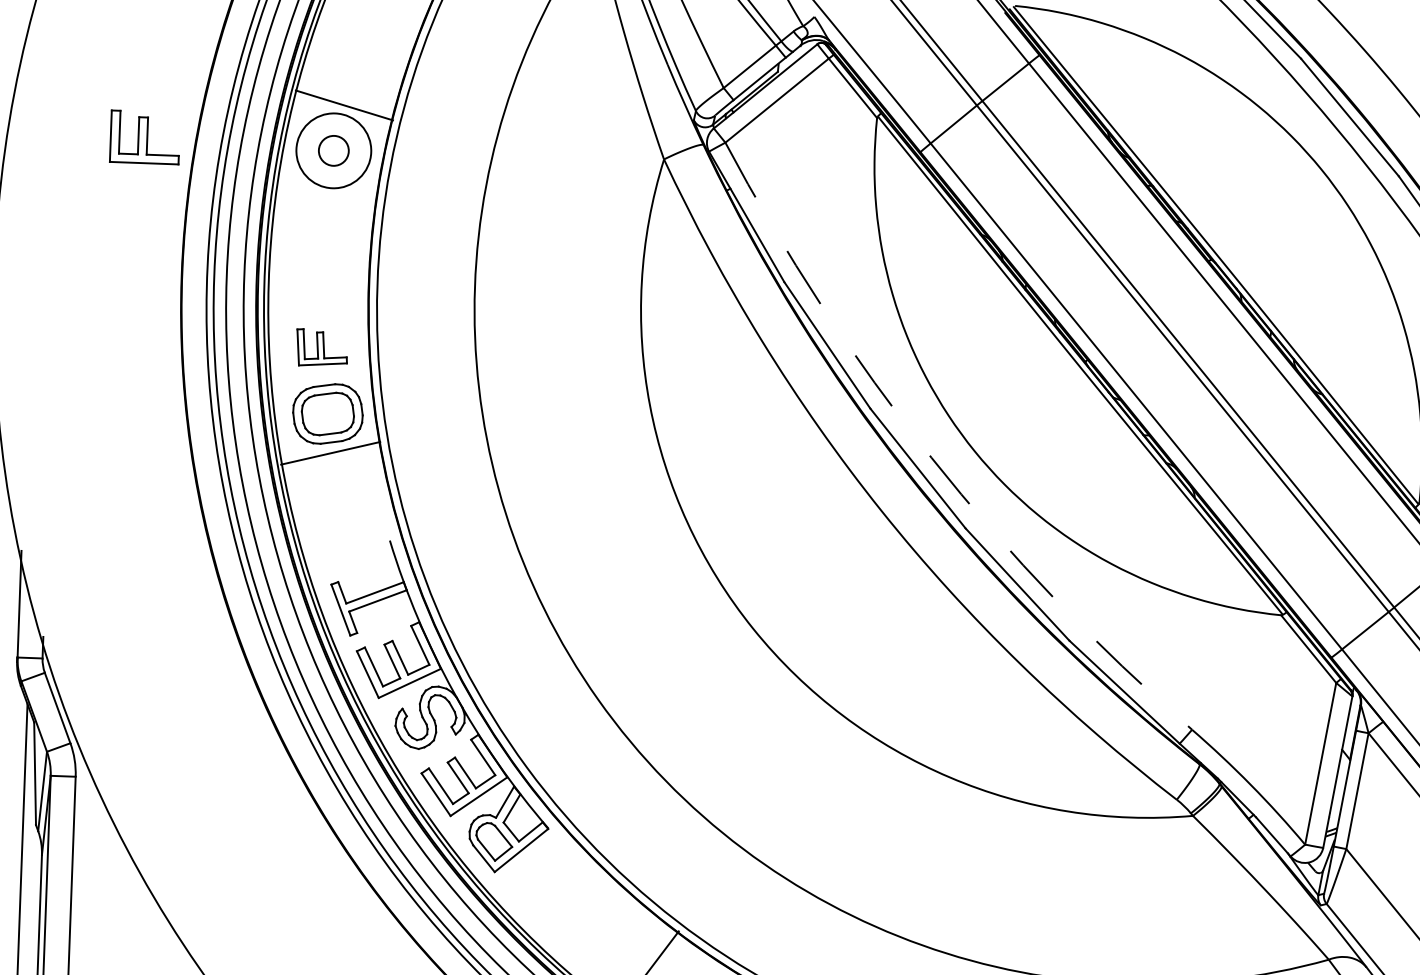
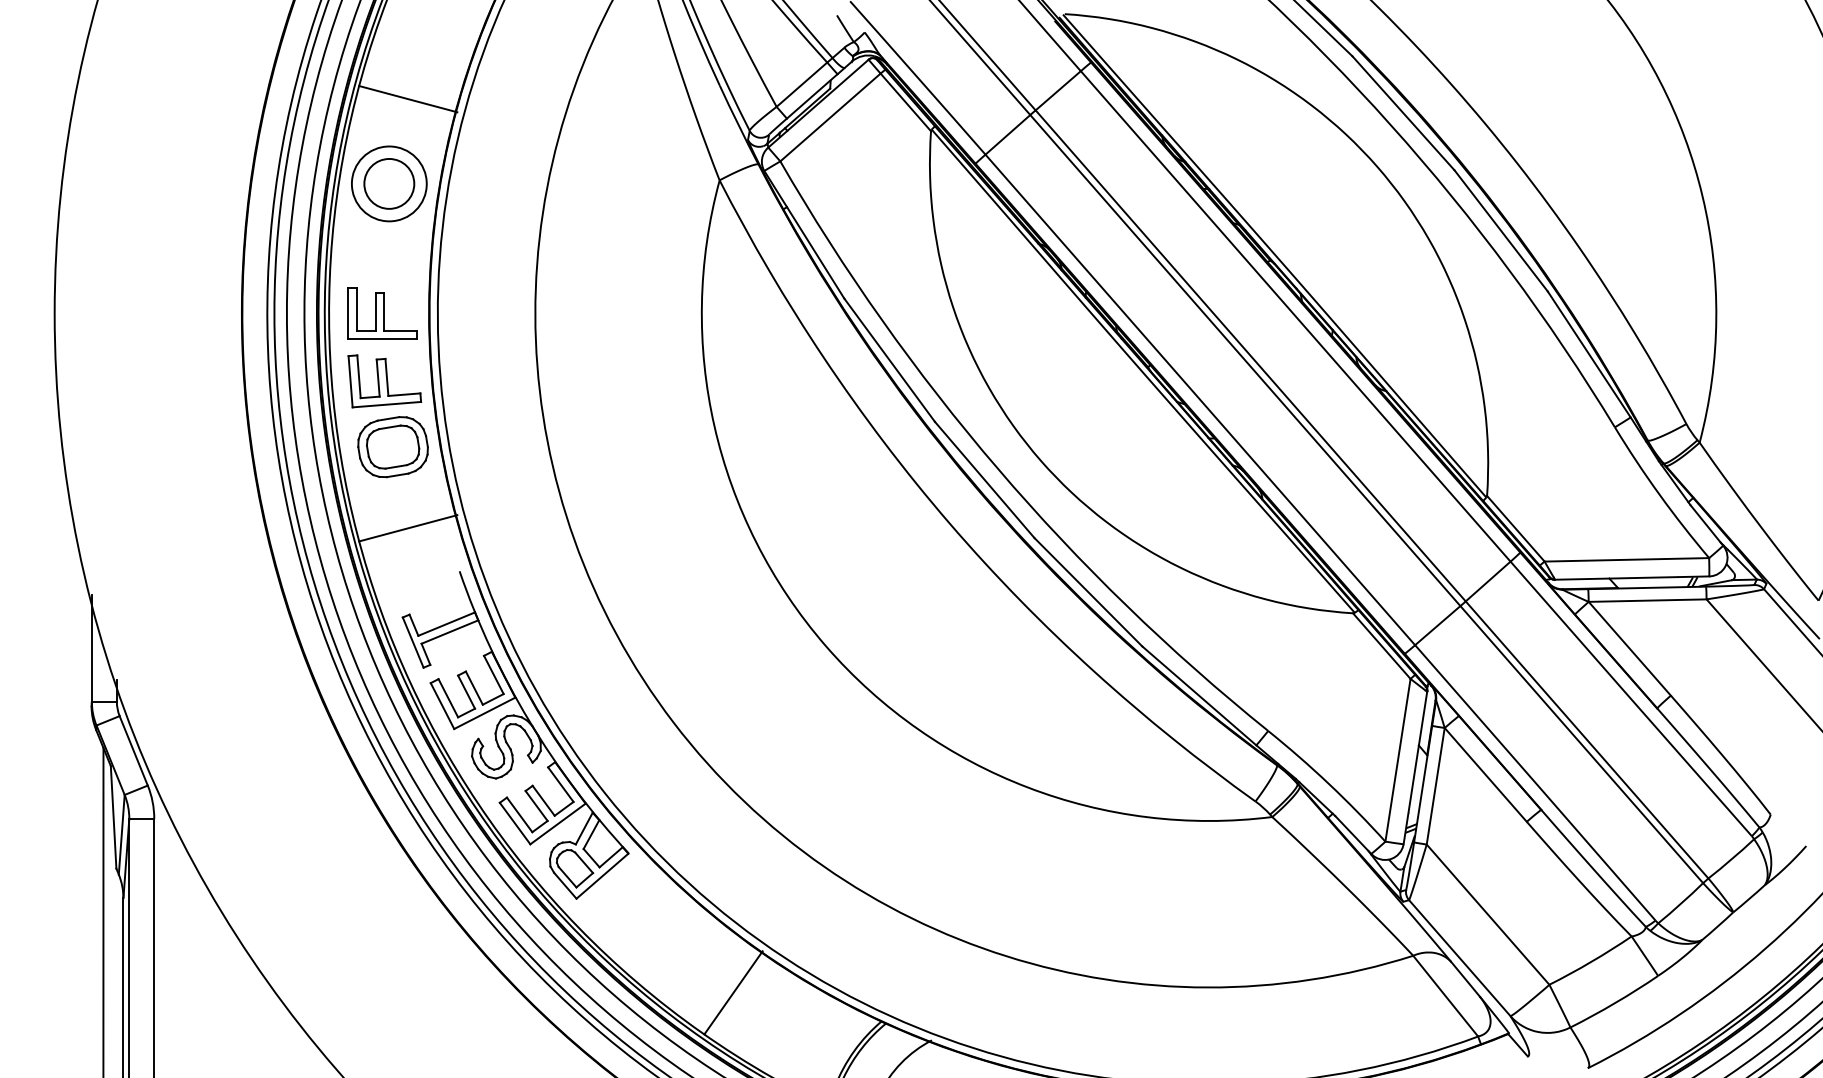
line: (344, 105) -> (408, 99), moved
part: (145, 137) -> (382, 313), moved
circle: (334, 150) -> (389, 183), size x1.67
part: (321, 348) -> (384, 381), size x1.43
line: (330, 453) -> (408, 528), moved
arc: (931, 457) -> (997, 468), dashed -> solid

